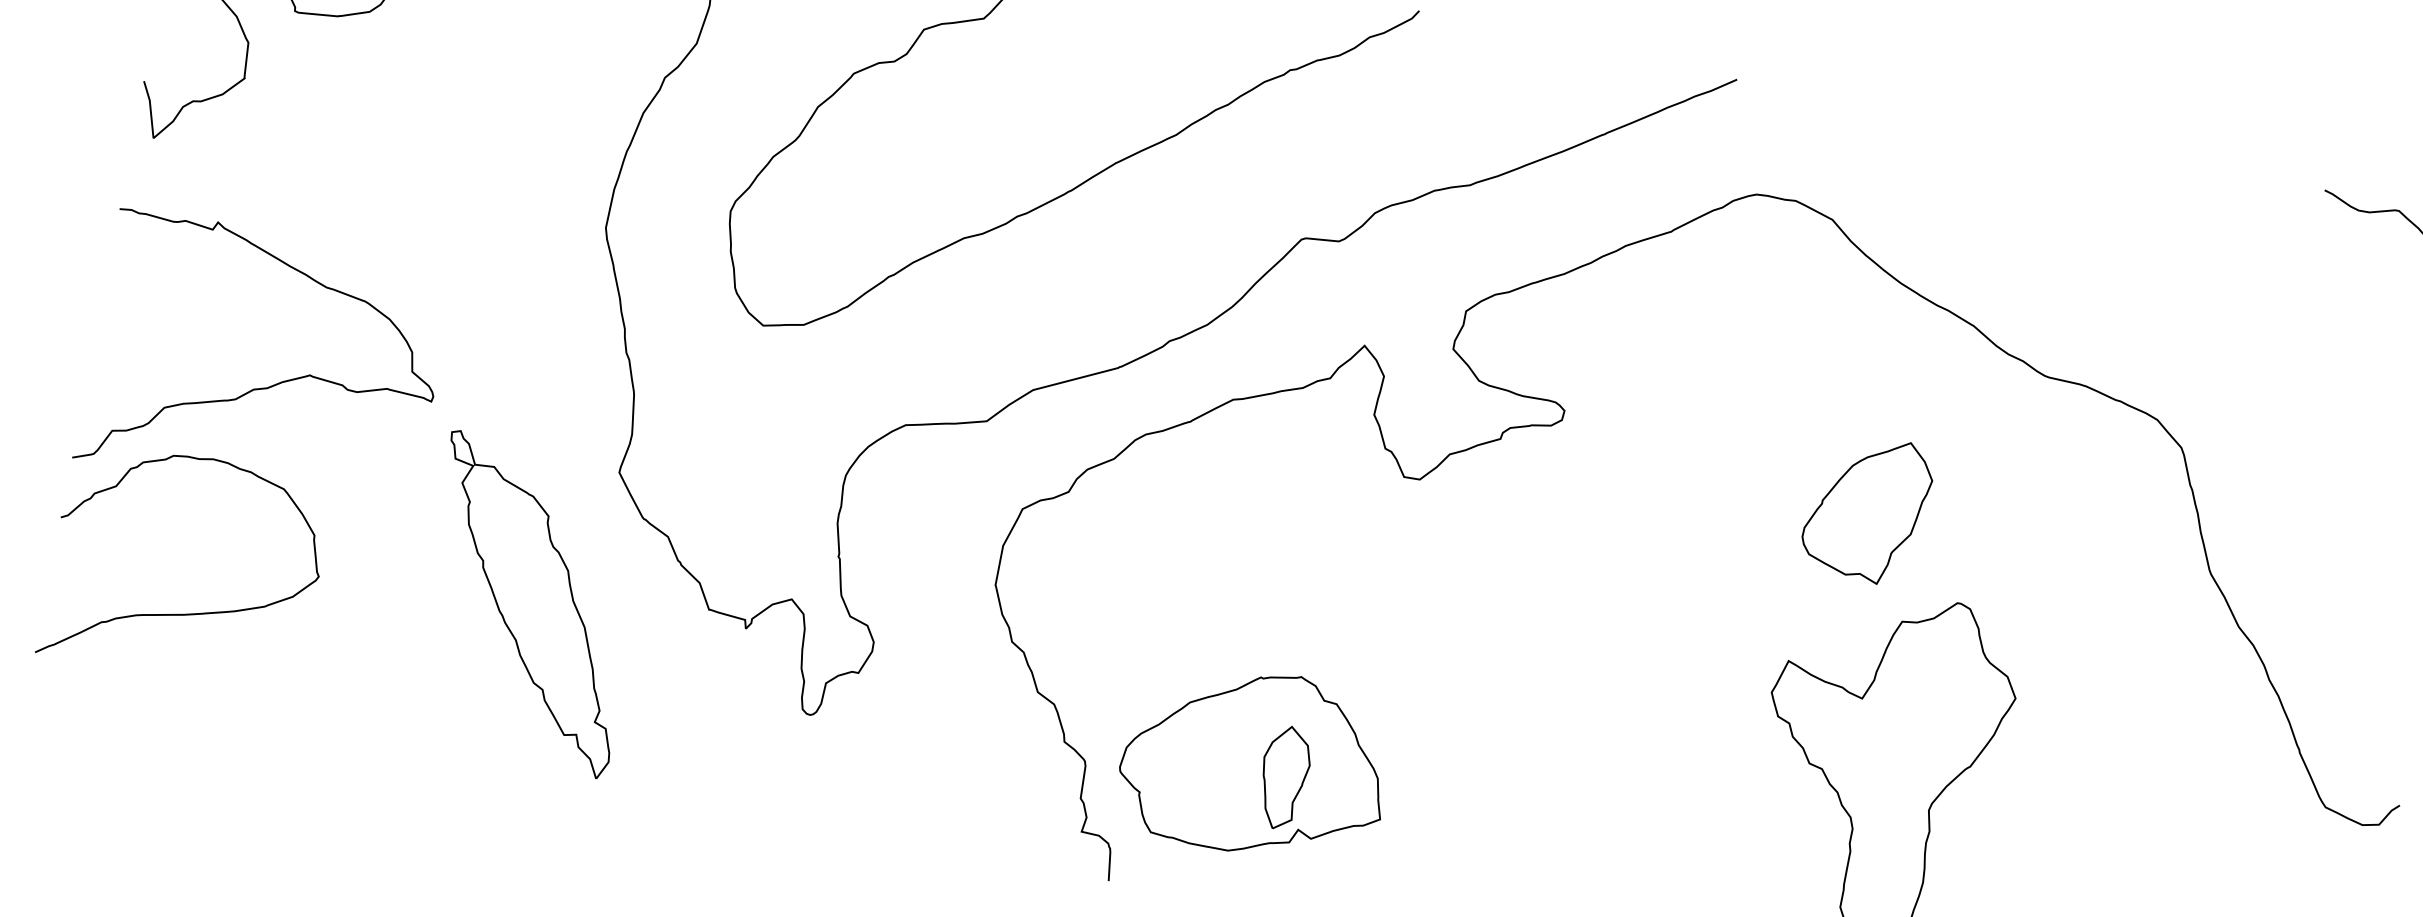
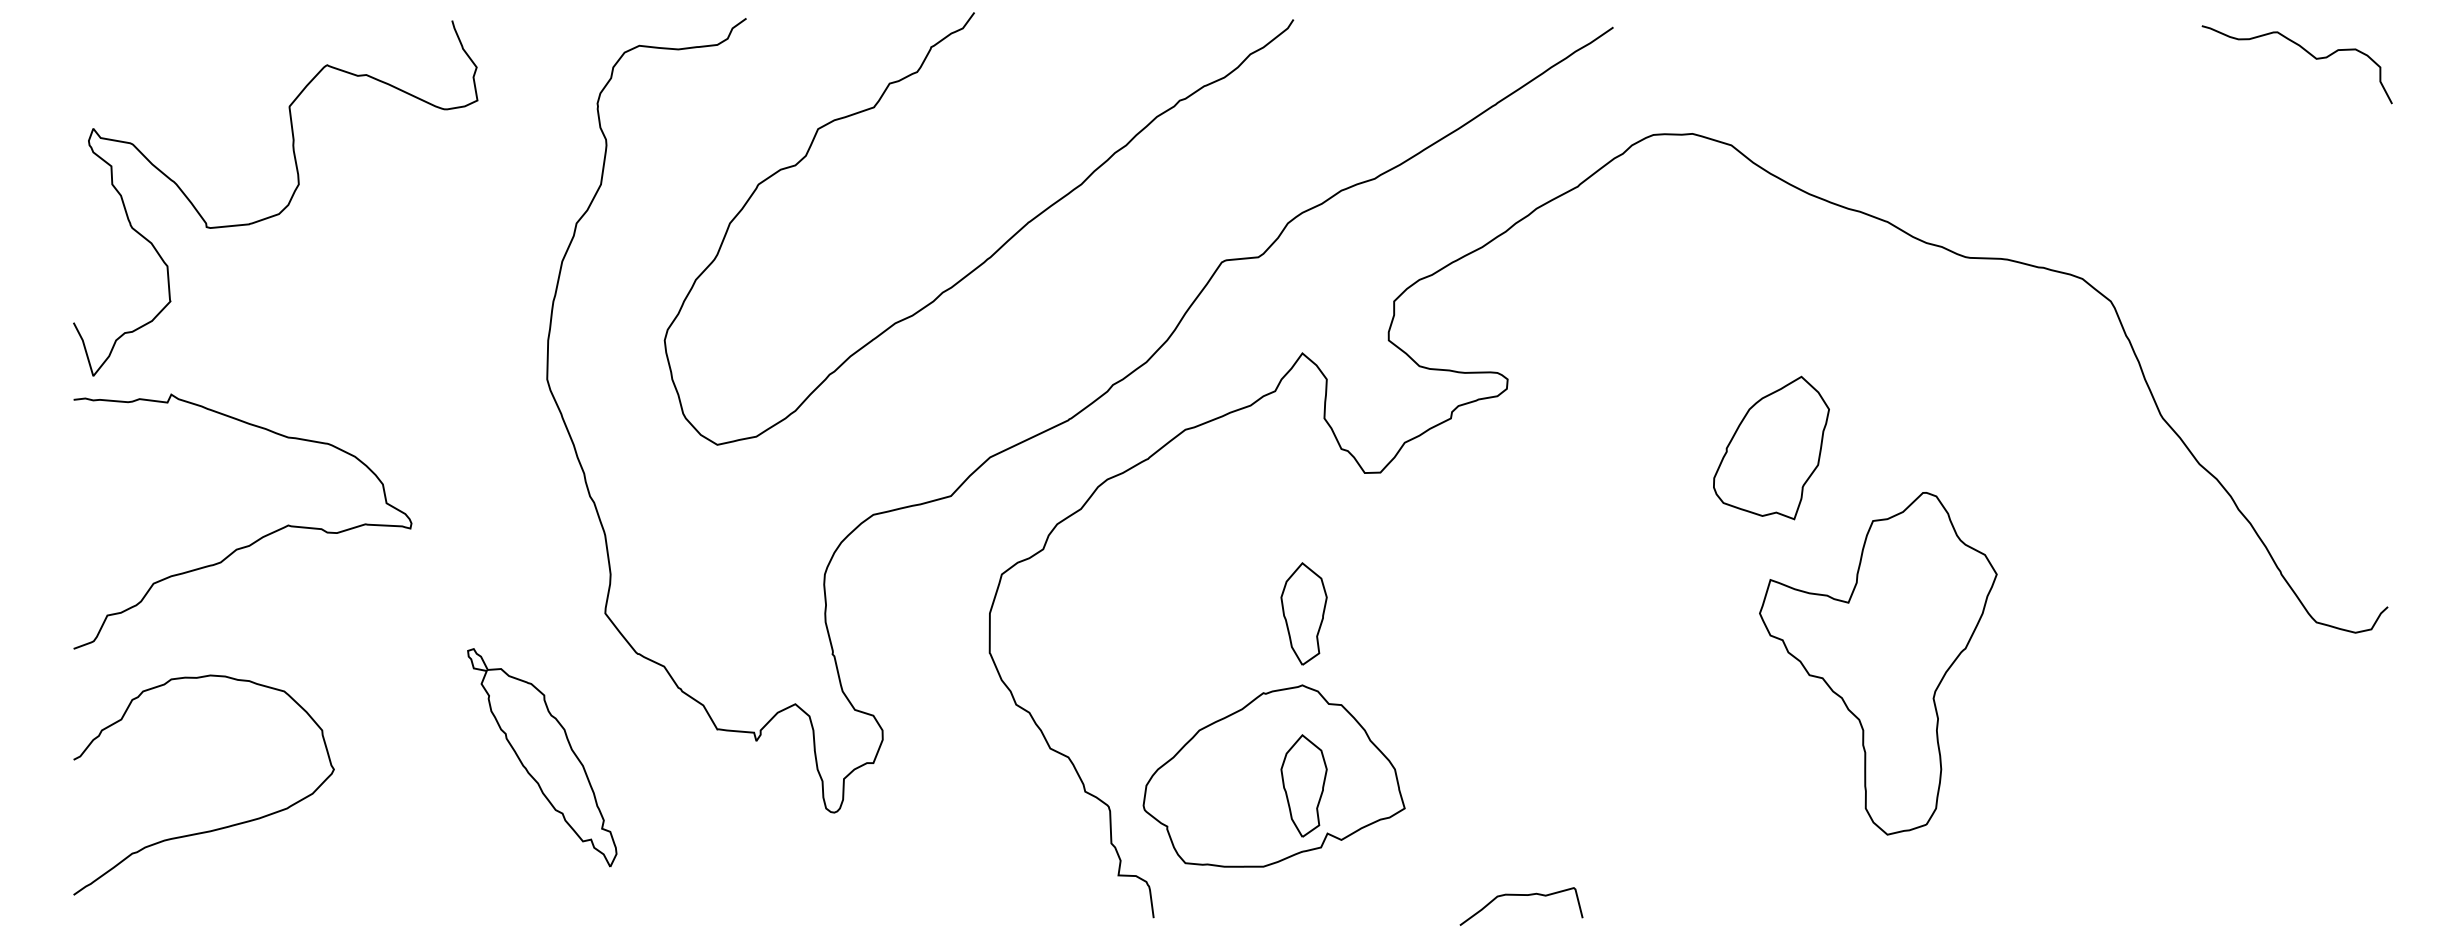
curve: (274, 384) -> (255, 540), moved
part: (1867, 507) -> (1771, 447), moved
part: (529, 604) -> (542, 757), size x0.7
part: (1316, 605) -> (1303, 613), added

